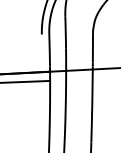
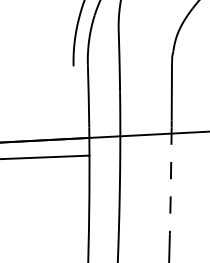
line: (92, 94) -> (171, 181), solid -> dashed

